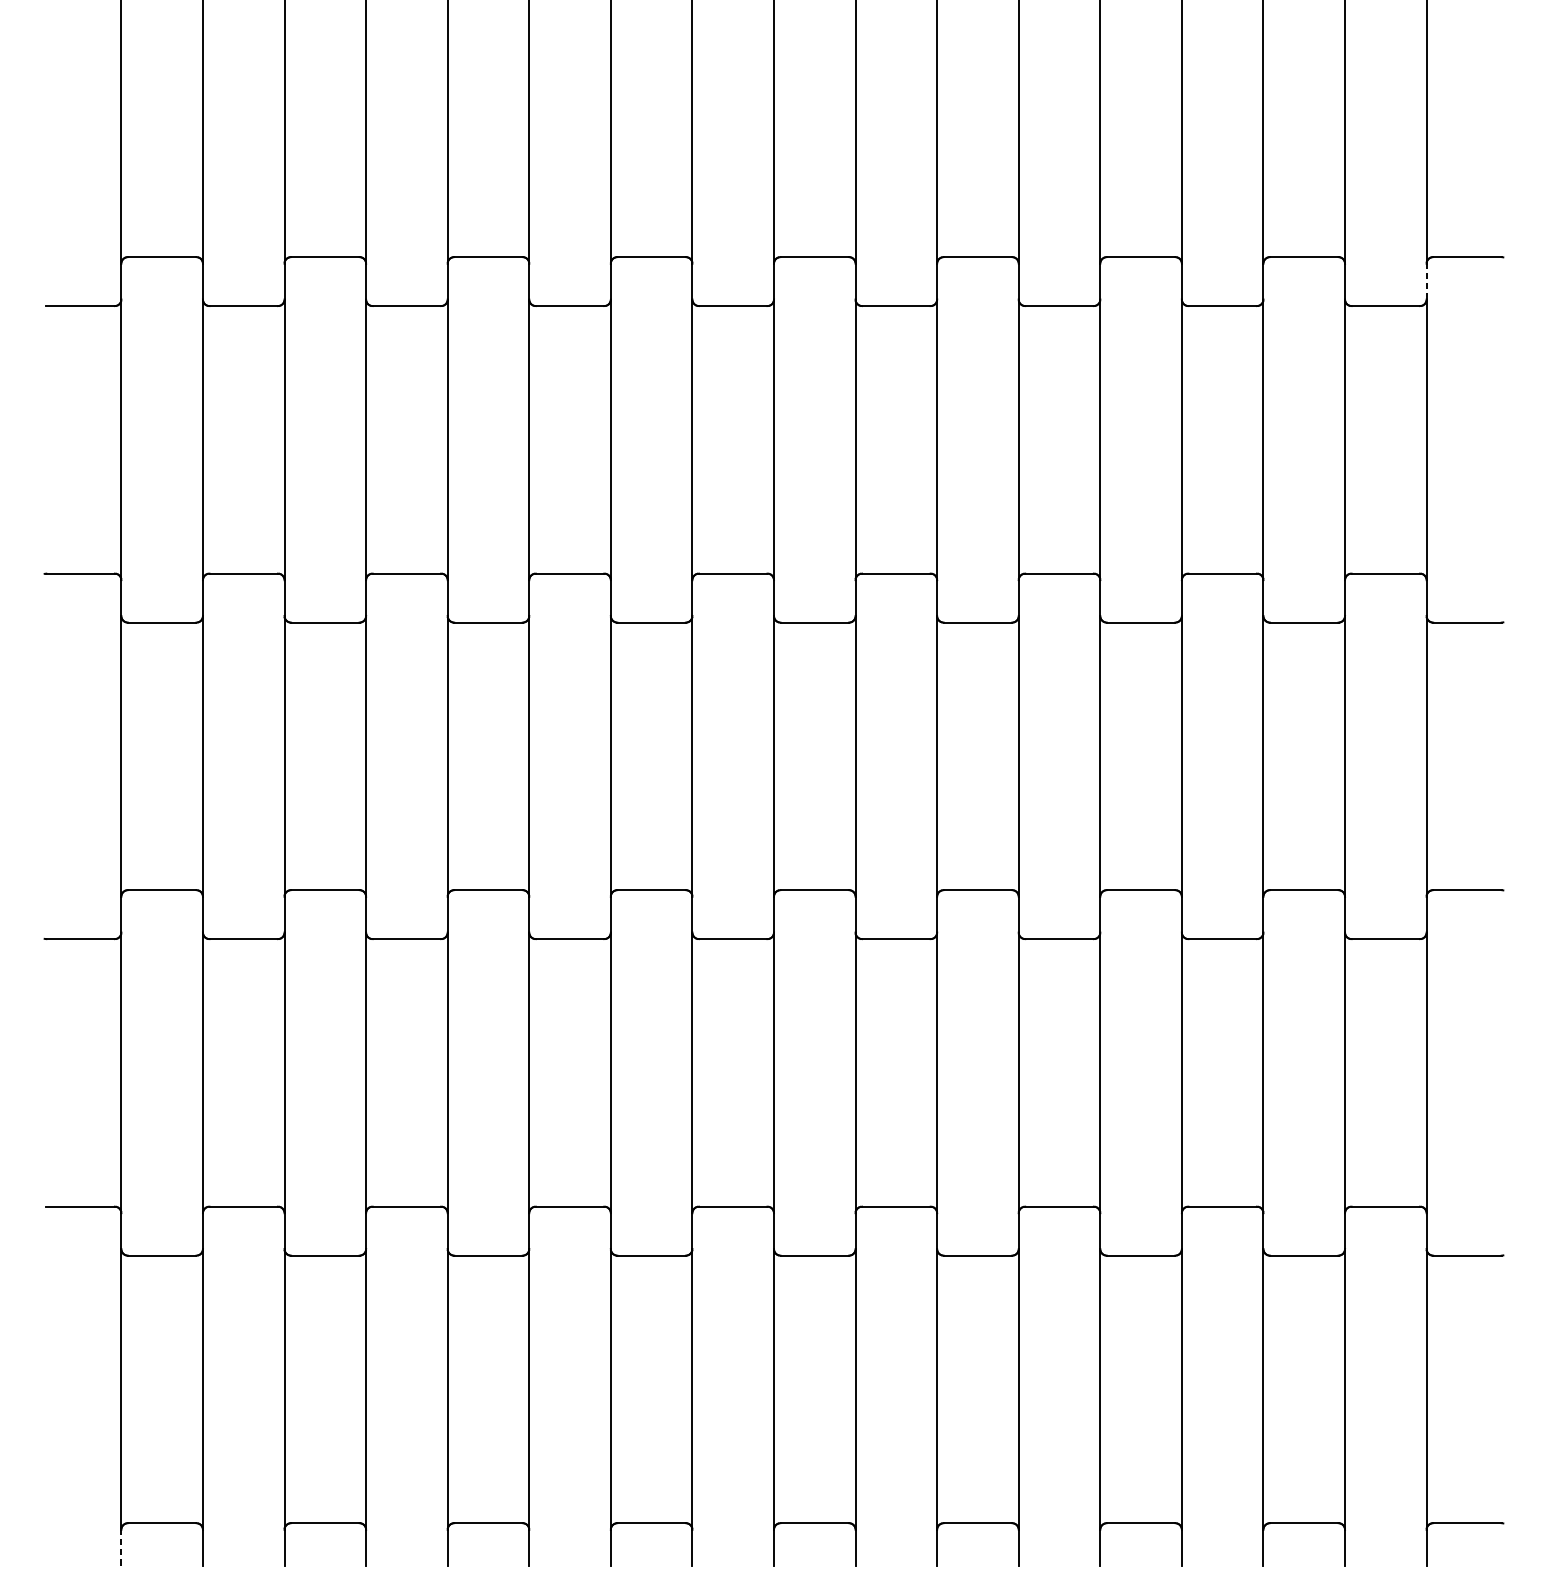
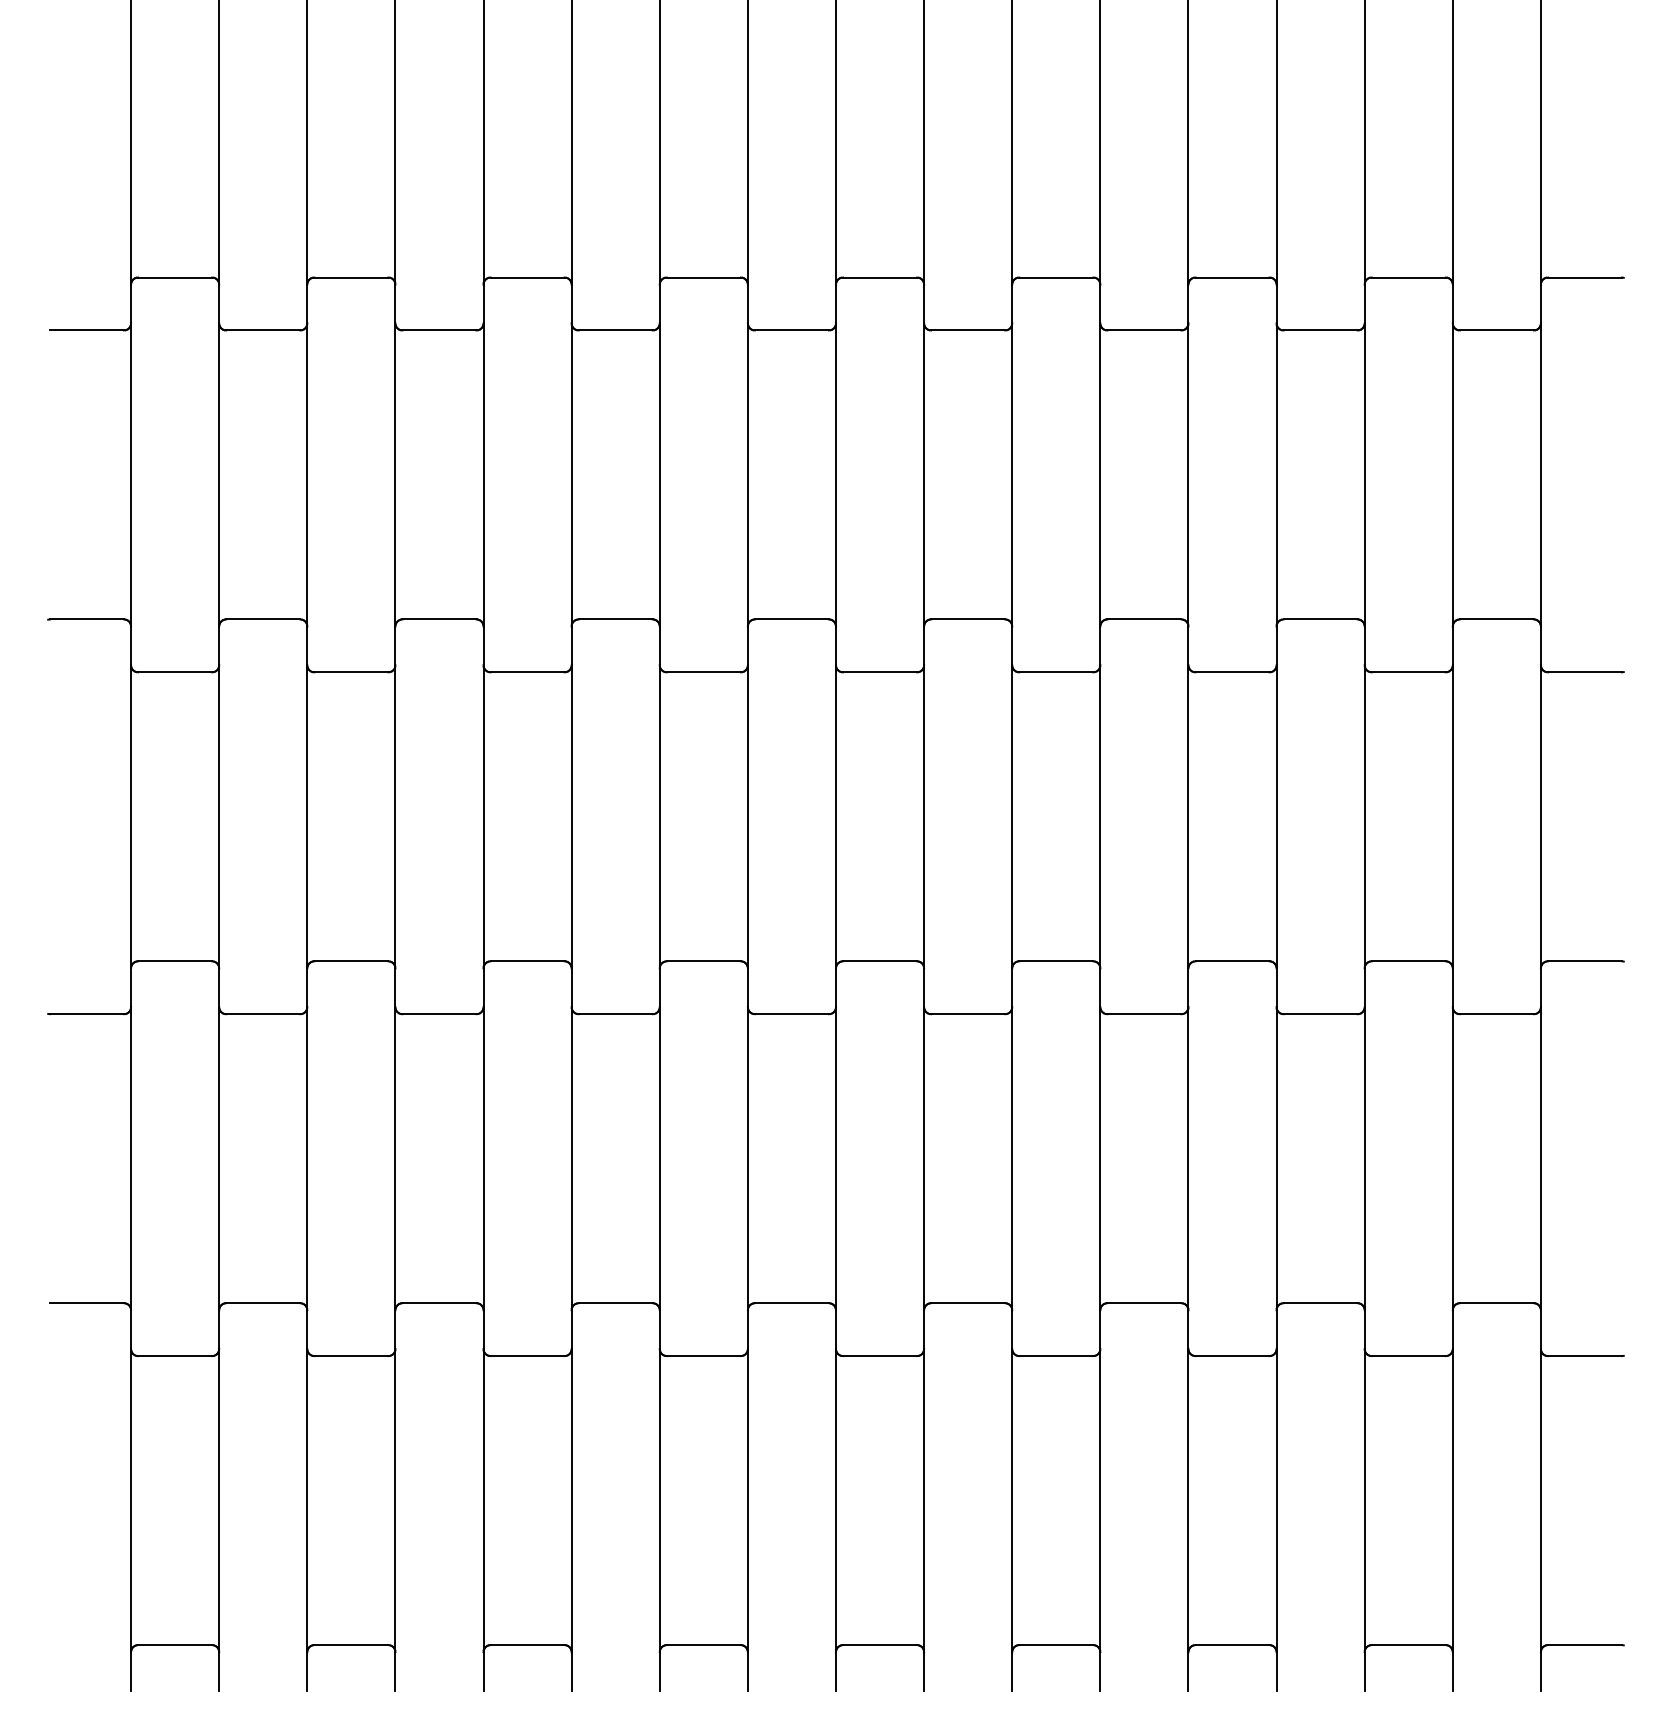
line: (1426, 281) -> (1540, 303), dashed -> solid
line: (121, 1547) -> (131, 1671), dashed -> solid

